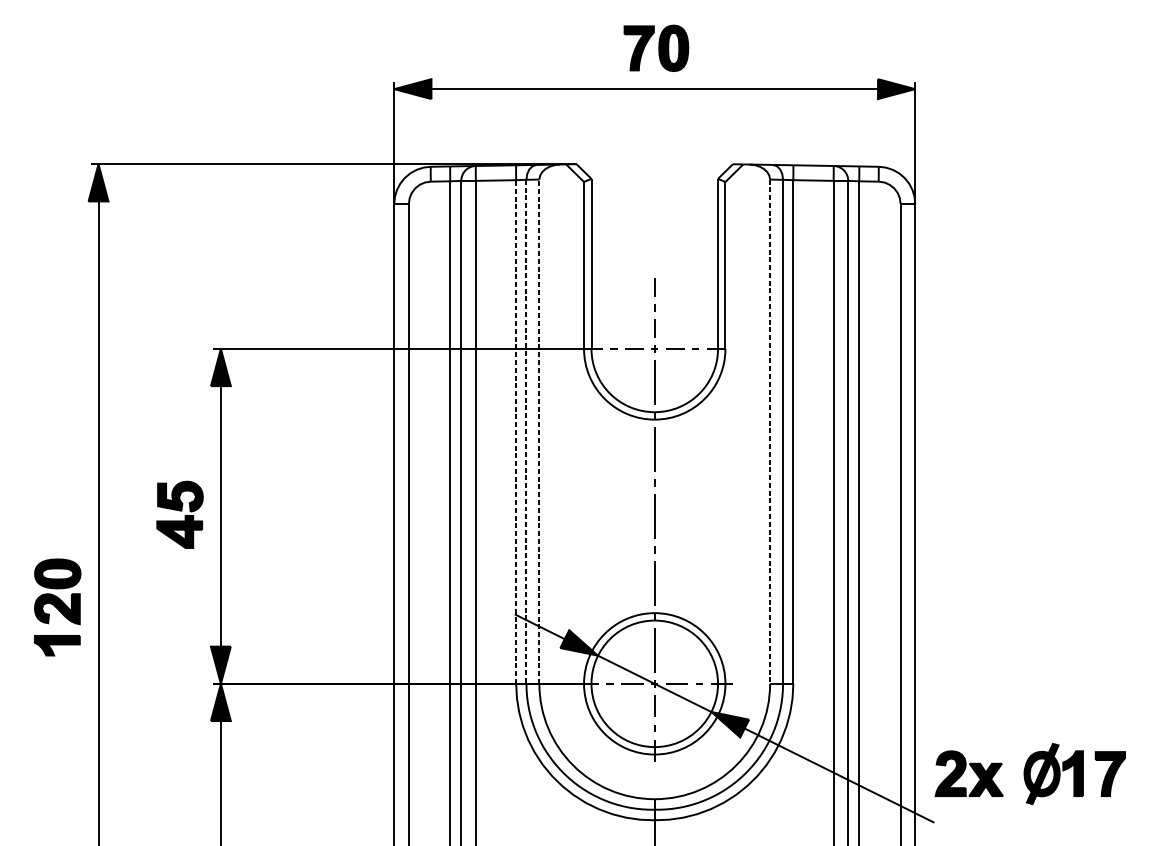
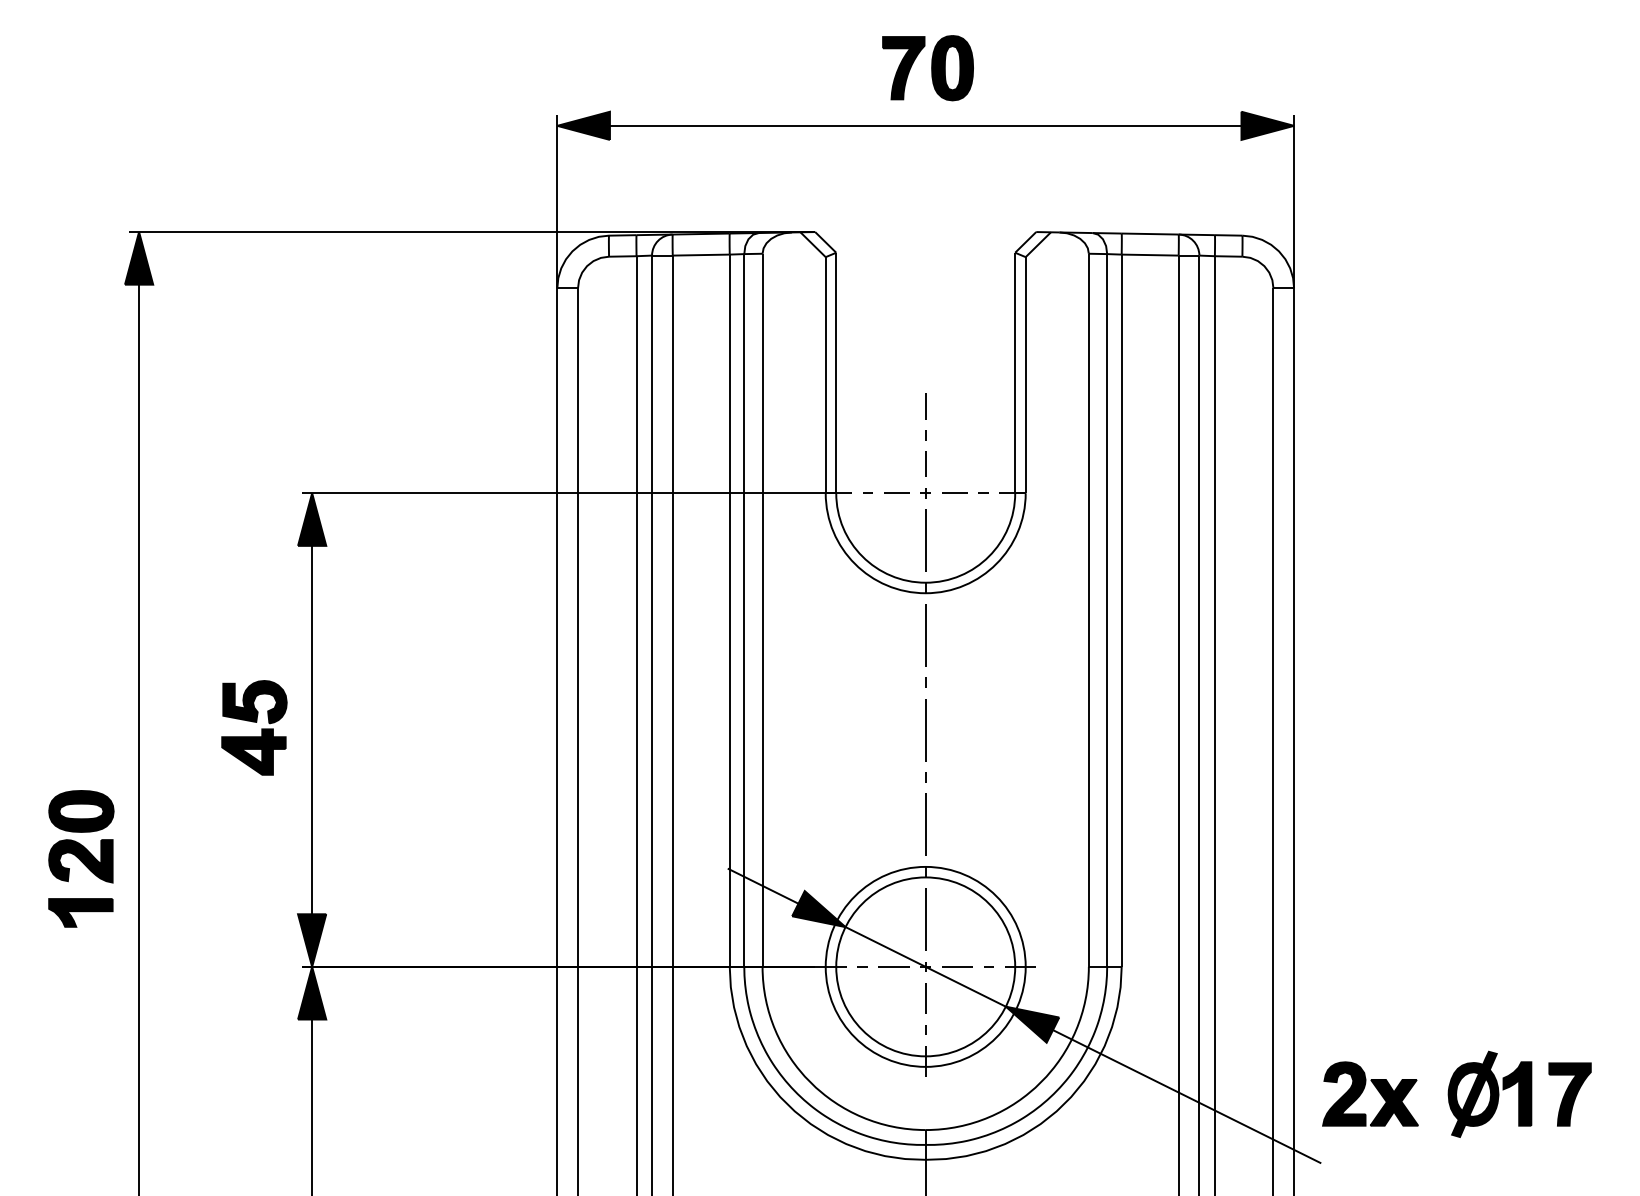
line: (516, 431) -> (729, 610), dashed -> solid
line: (539, 431) -> (762, 610), dashed -> solid
line: (769, 431) -> (1088, 610), dashed -> solid
line: (526, 432) -> (744, 611), dashed -> solid

